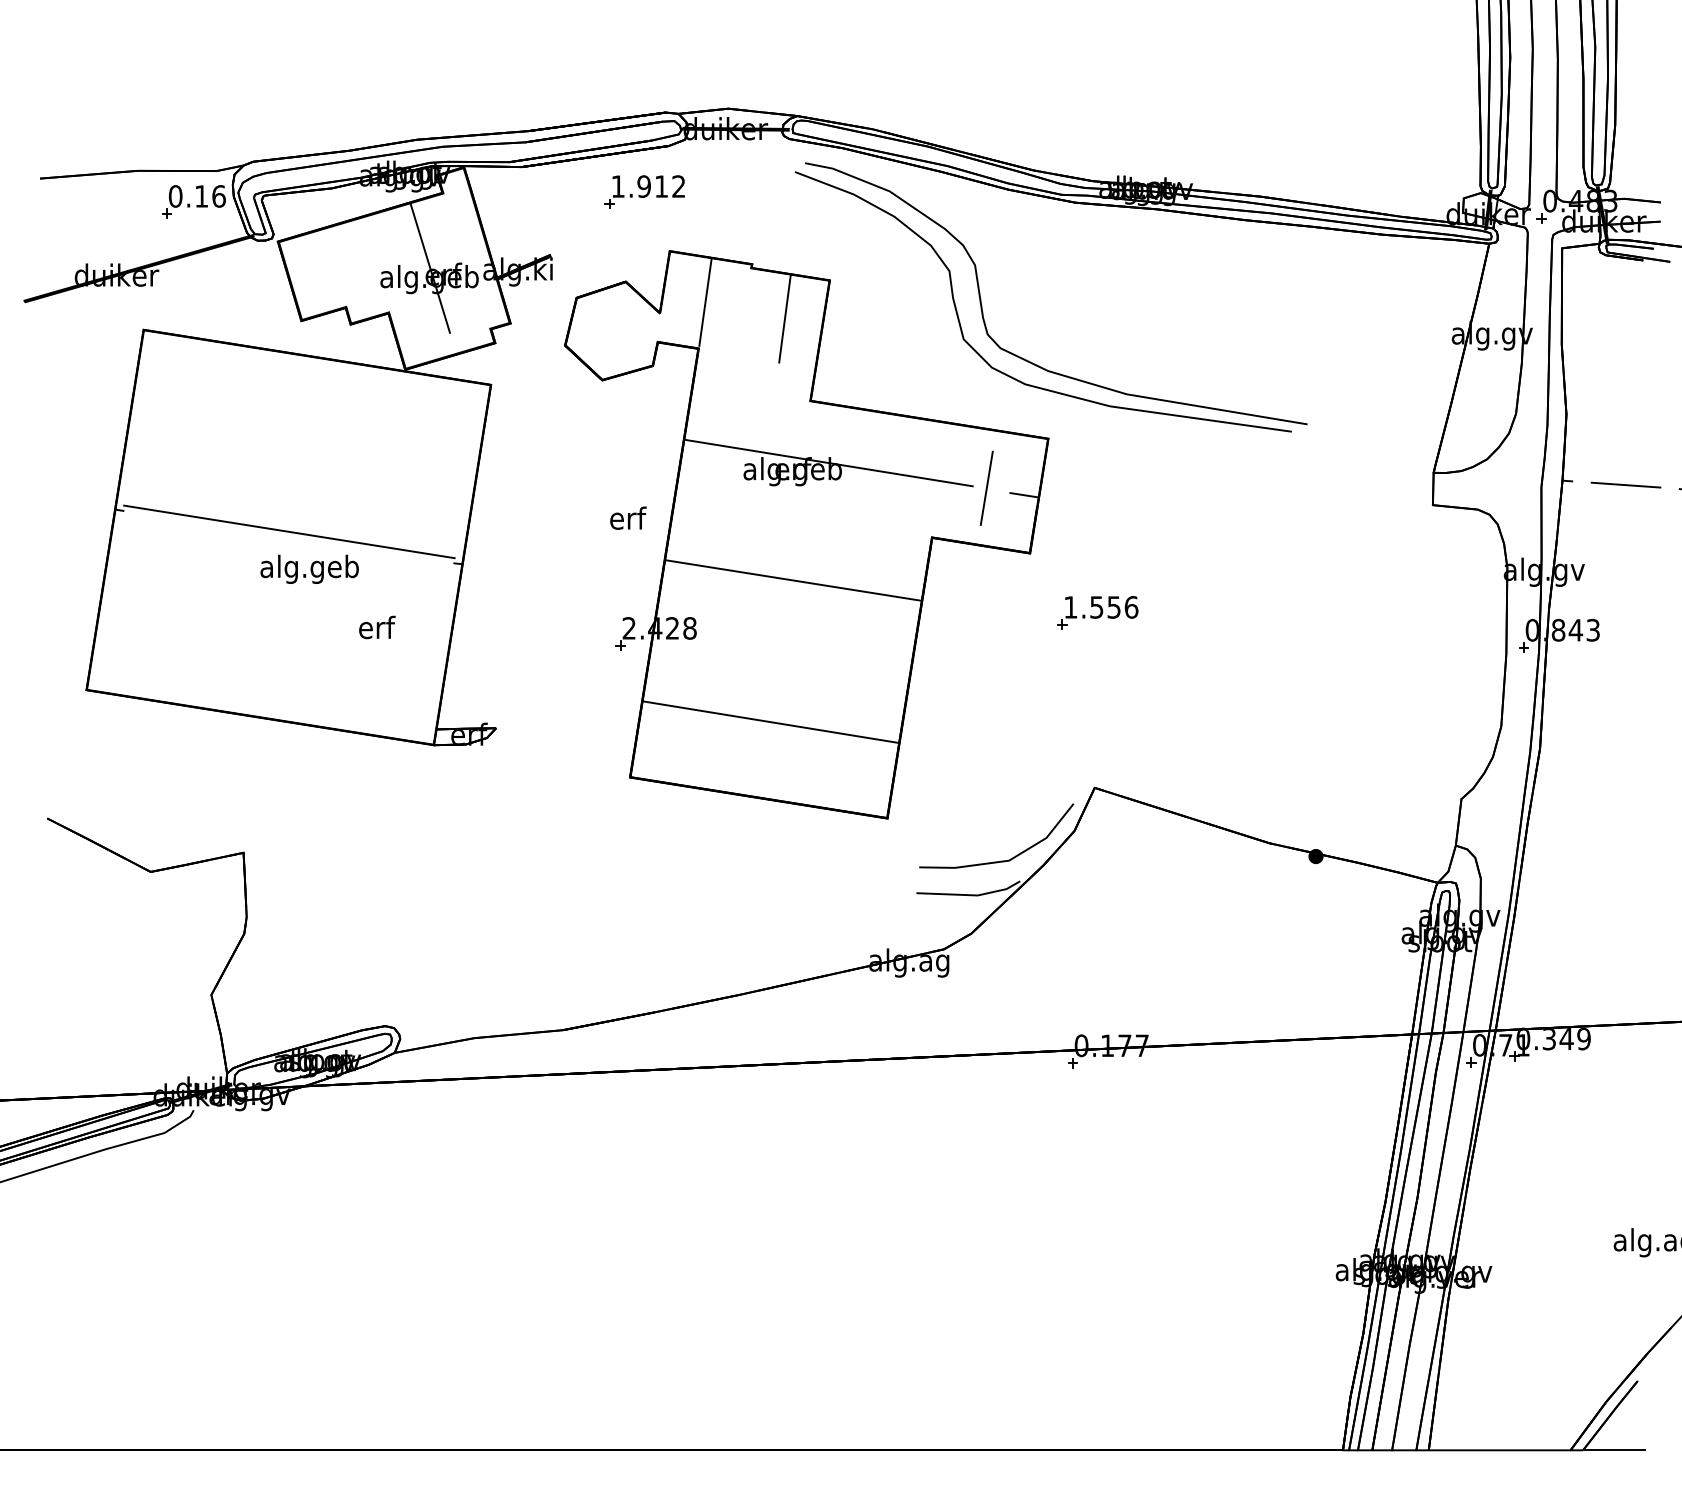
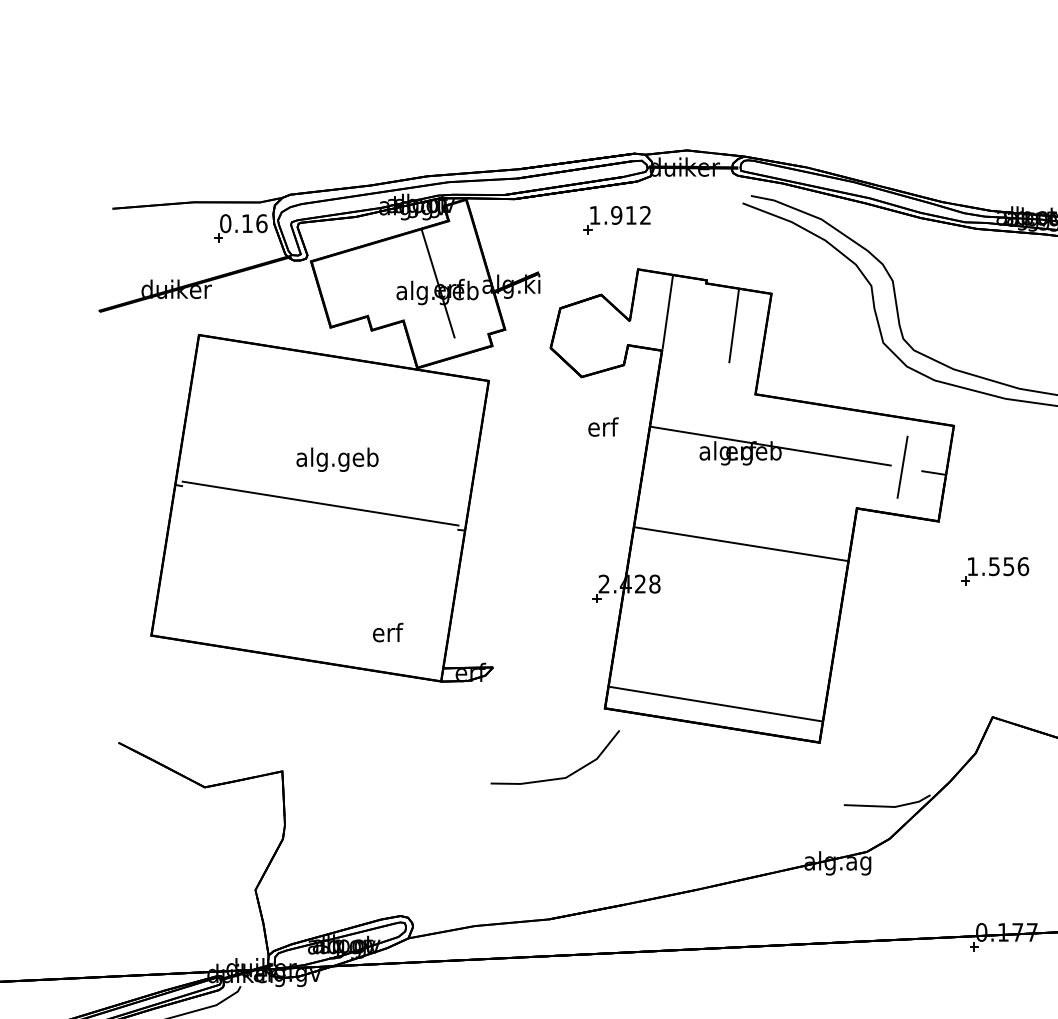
text: (628, 517) -> (603, 426), moved
text: (309, 568) -> (337, 459), moved
text: (377, 627) -> (388, 632), moved
line: (770, 721) -> (715, 703), moved
line: (1000, 860) -> (558, 777), moved

